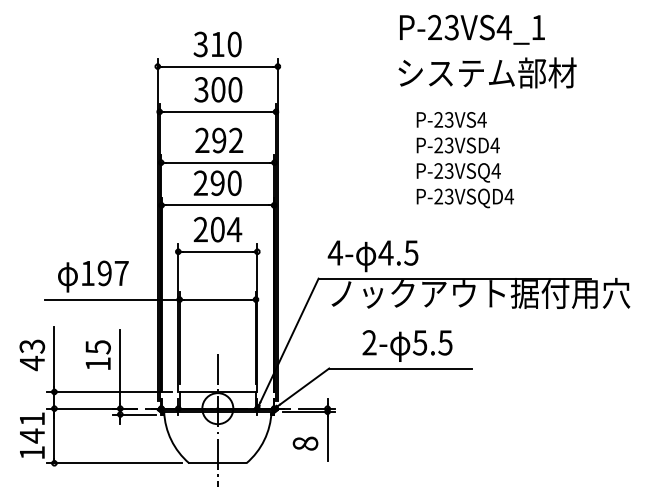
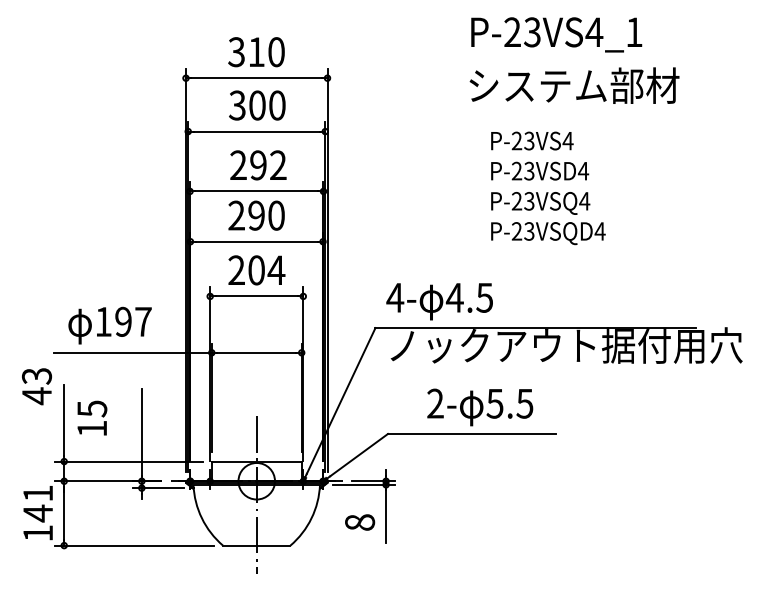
text: (97, 354) -> (91, 417), moved
text: (32, 355) -> (37, 386), moved

